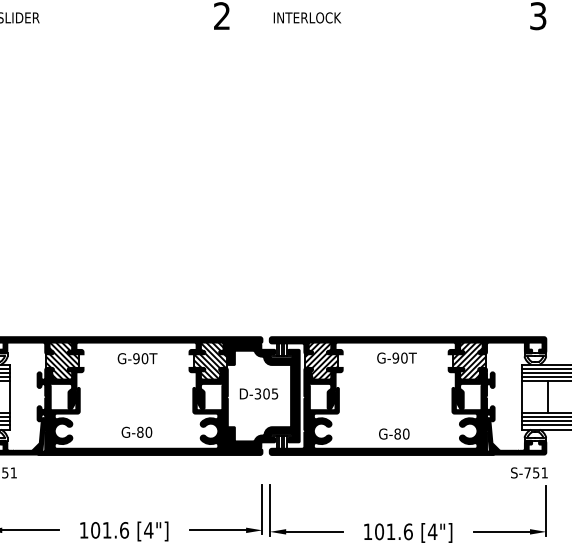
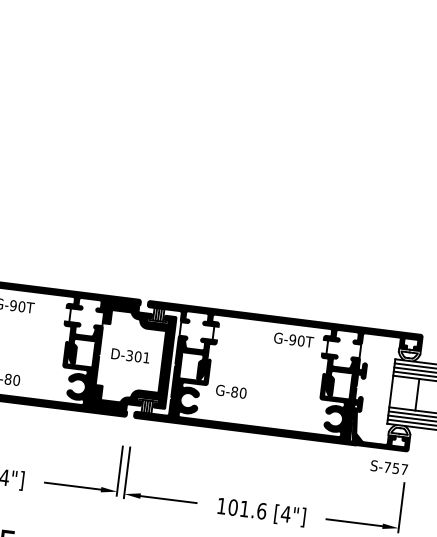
text: (396, 357) -> (293, 339), moved
hatch: (210, 360) -> (86, 316), removed
hatch: (321, 360) -> (196, 330), removed
hatch: (469, 360) -> (343, 348), removed
text: (274, 393) -> (146, 357), D-305 -> D-301
text: (394, 433) -> (231, 391), moved
text: (544, 472) -> (404, 469), S-751 -> S-757

